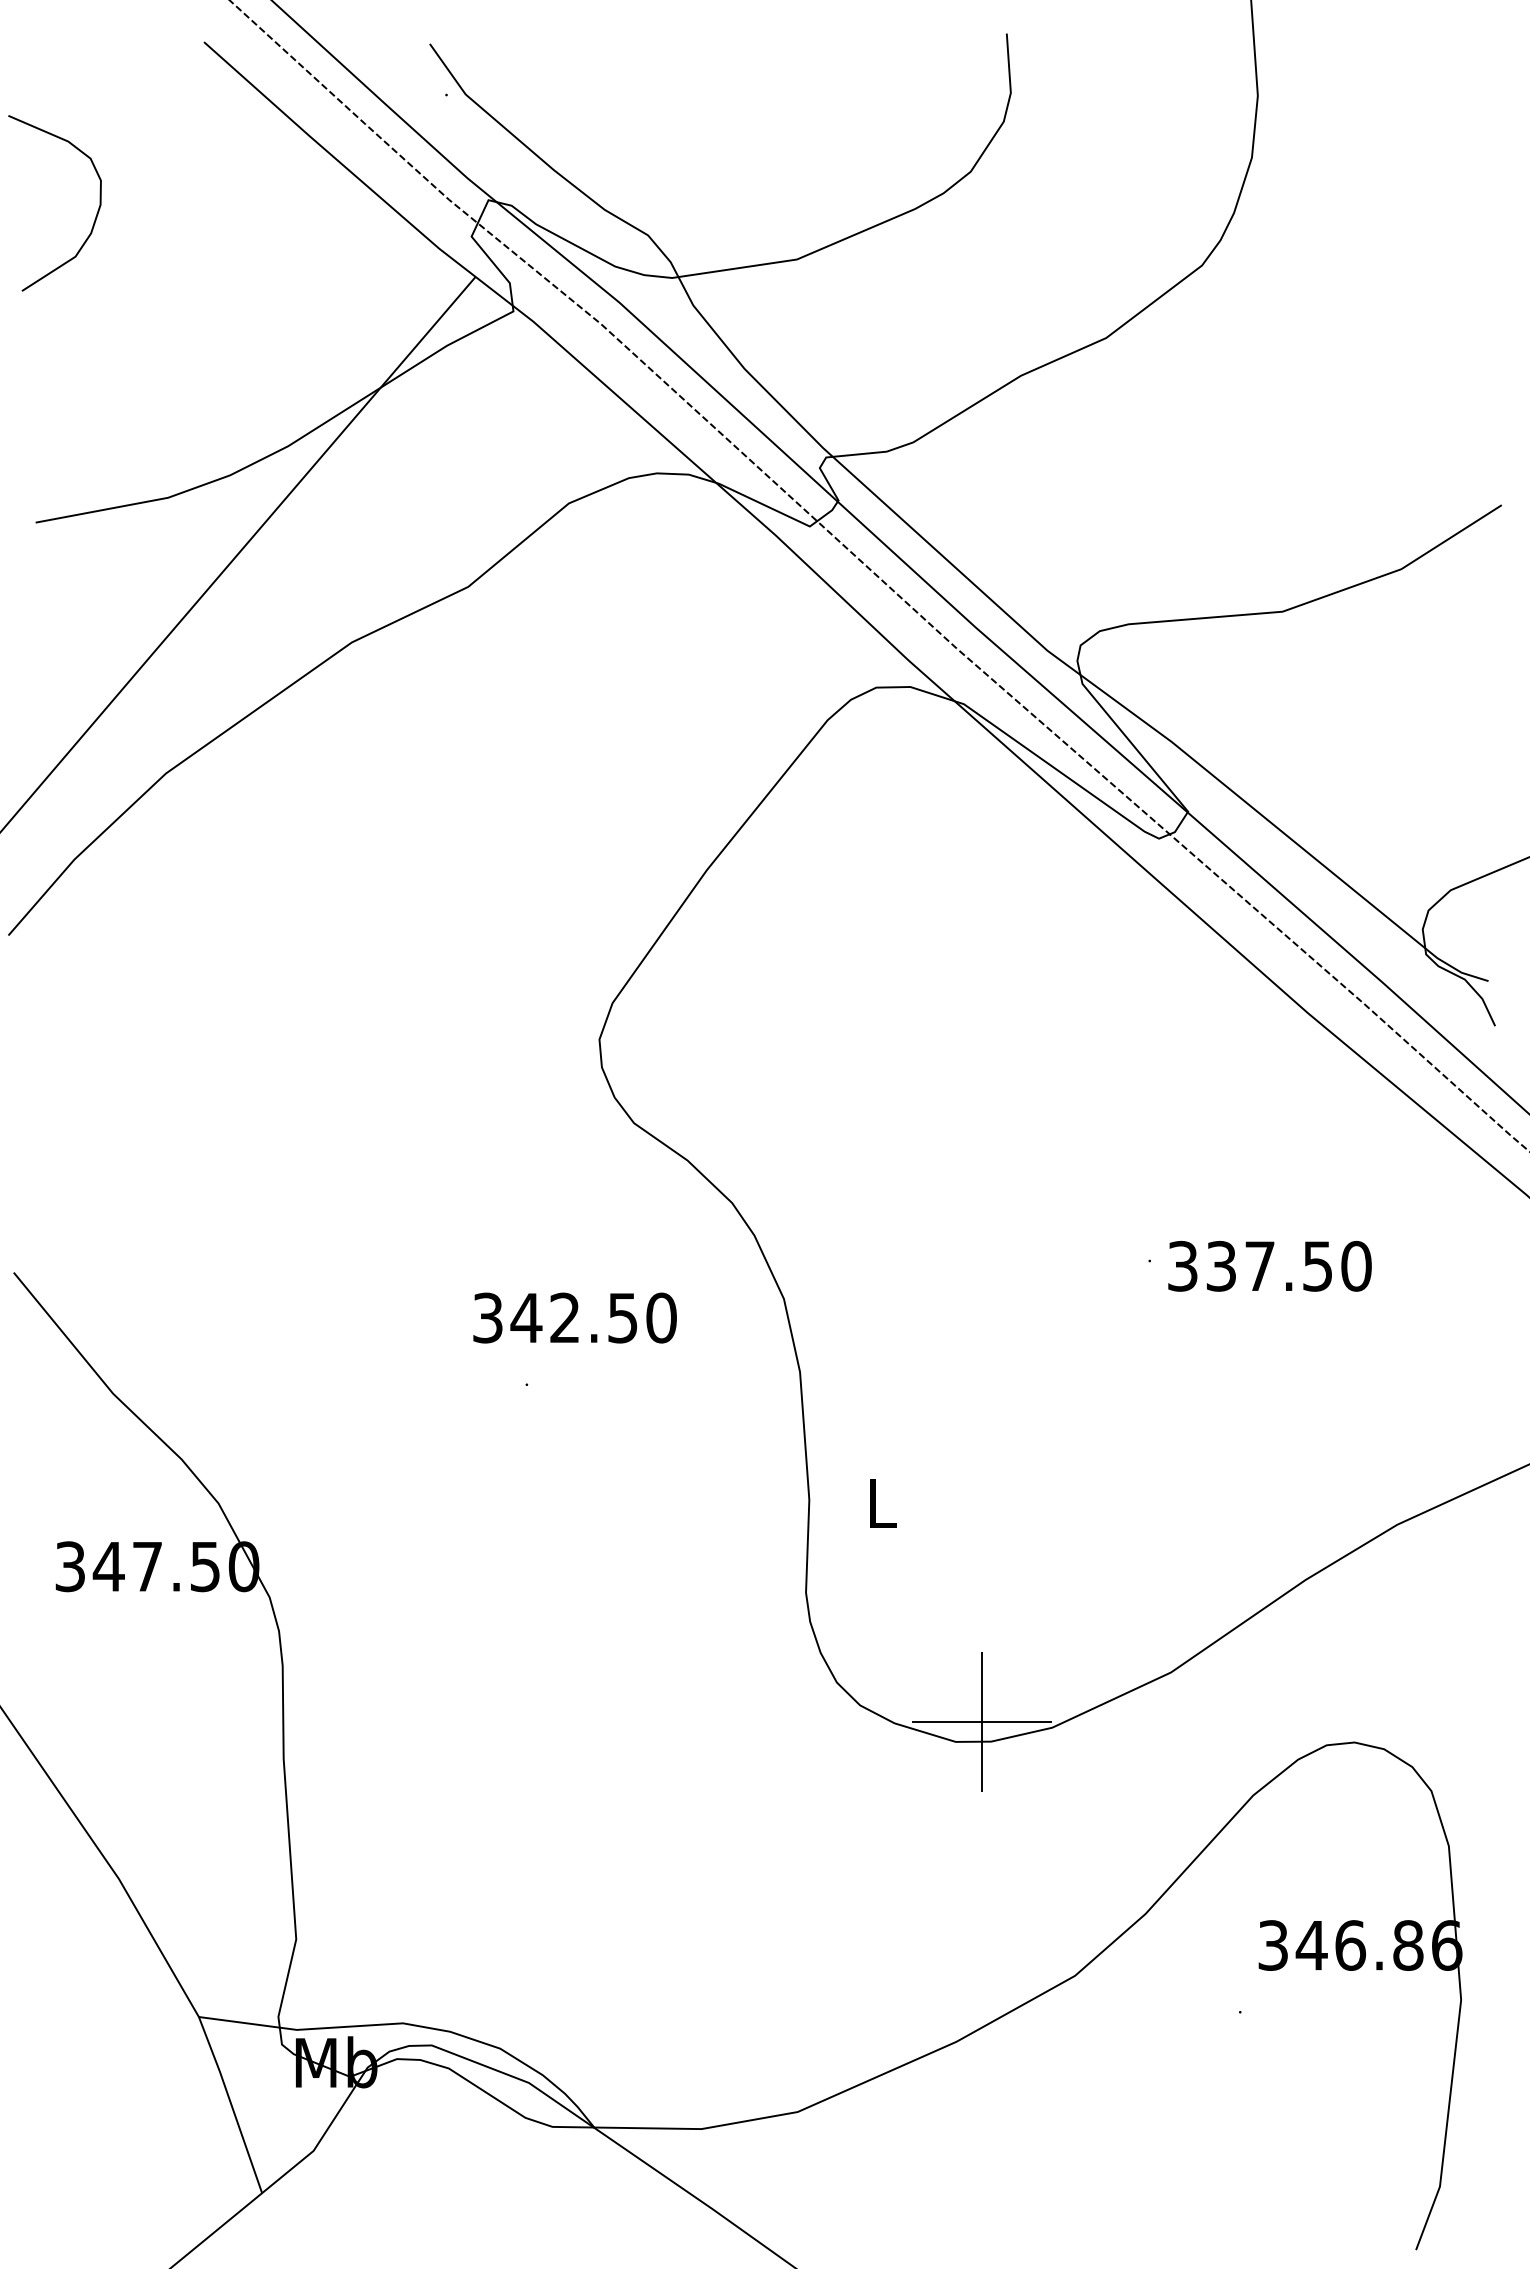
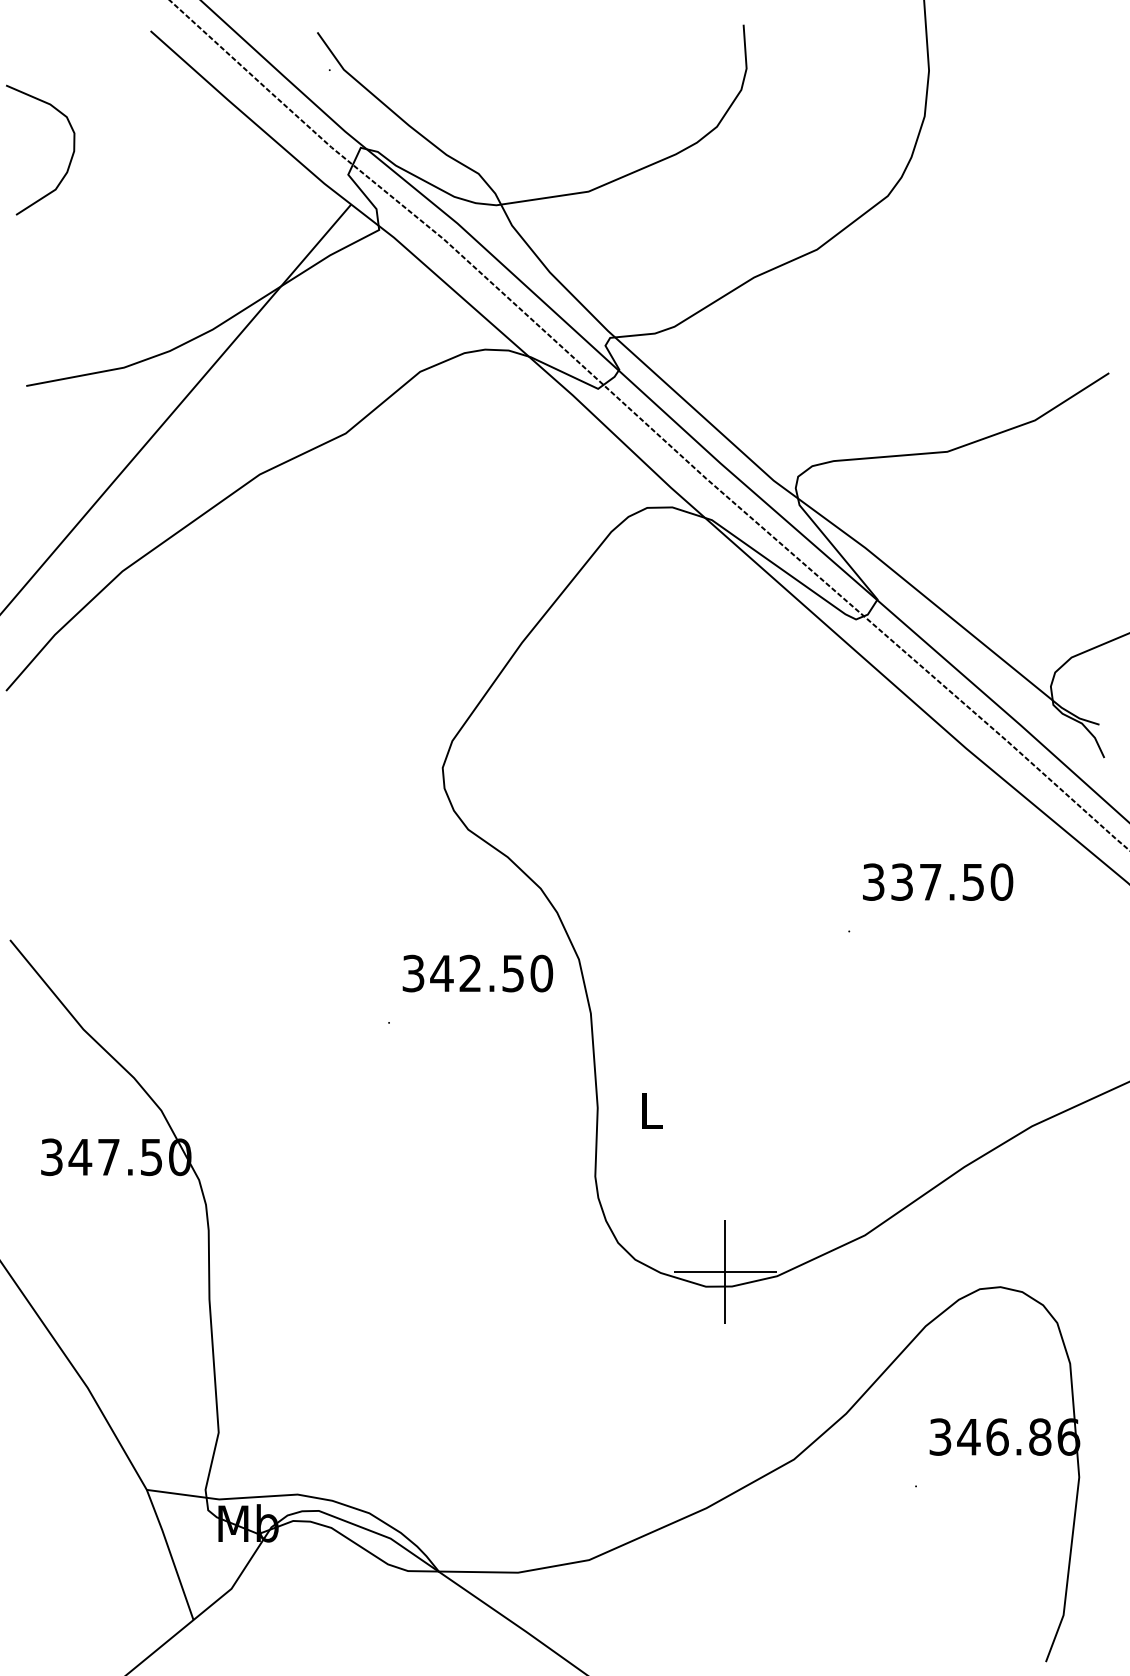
text: (1269, 1265) -> (937, 881), moved
text: (574, 1317) -> (477, 973), moved

